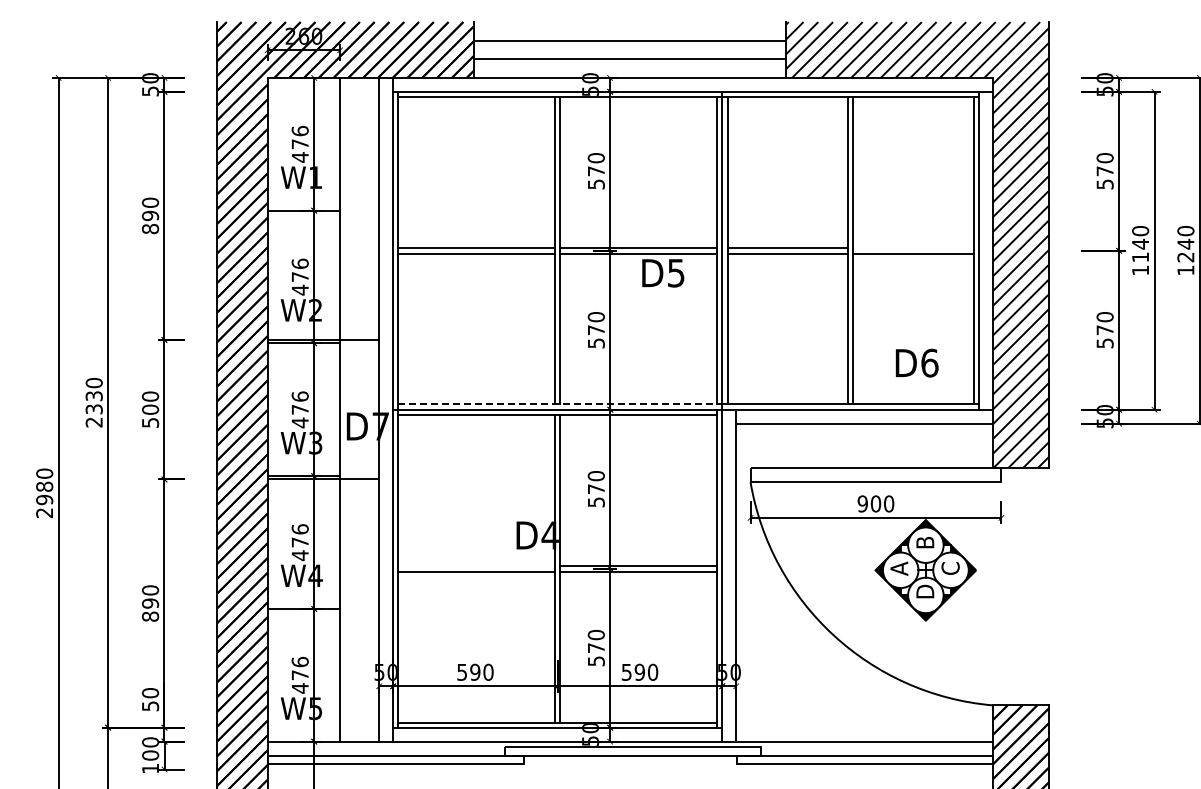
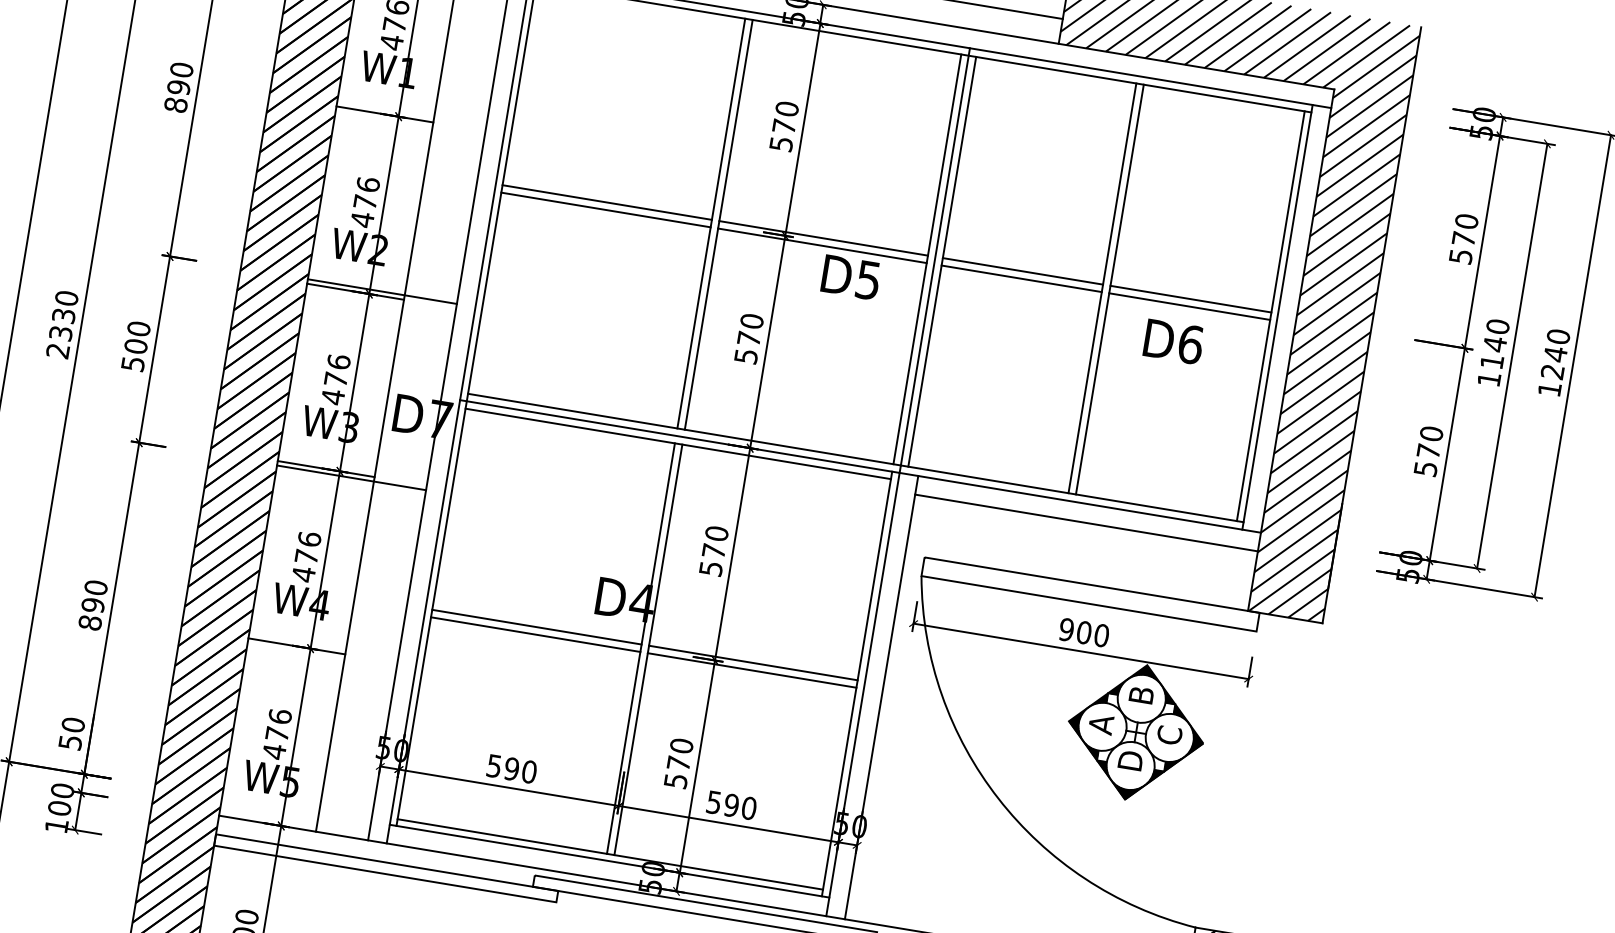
line: (913, 248) -> (1190, 299), added
text: (916, 362) -> (1173, 340), moved
line: (560, 404) -> (684, 430), dashed -> solid
line: (476, 565) -> (537, 626), added

